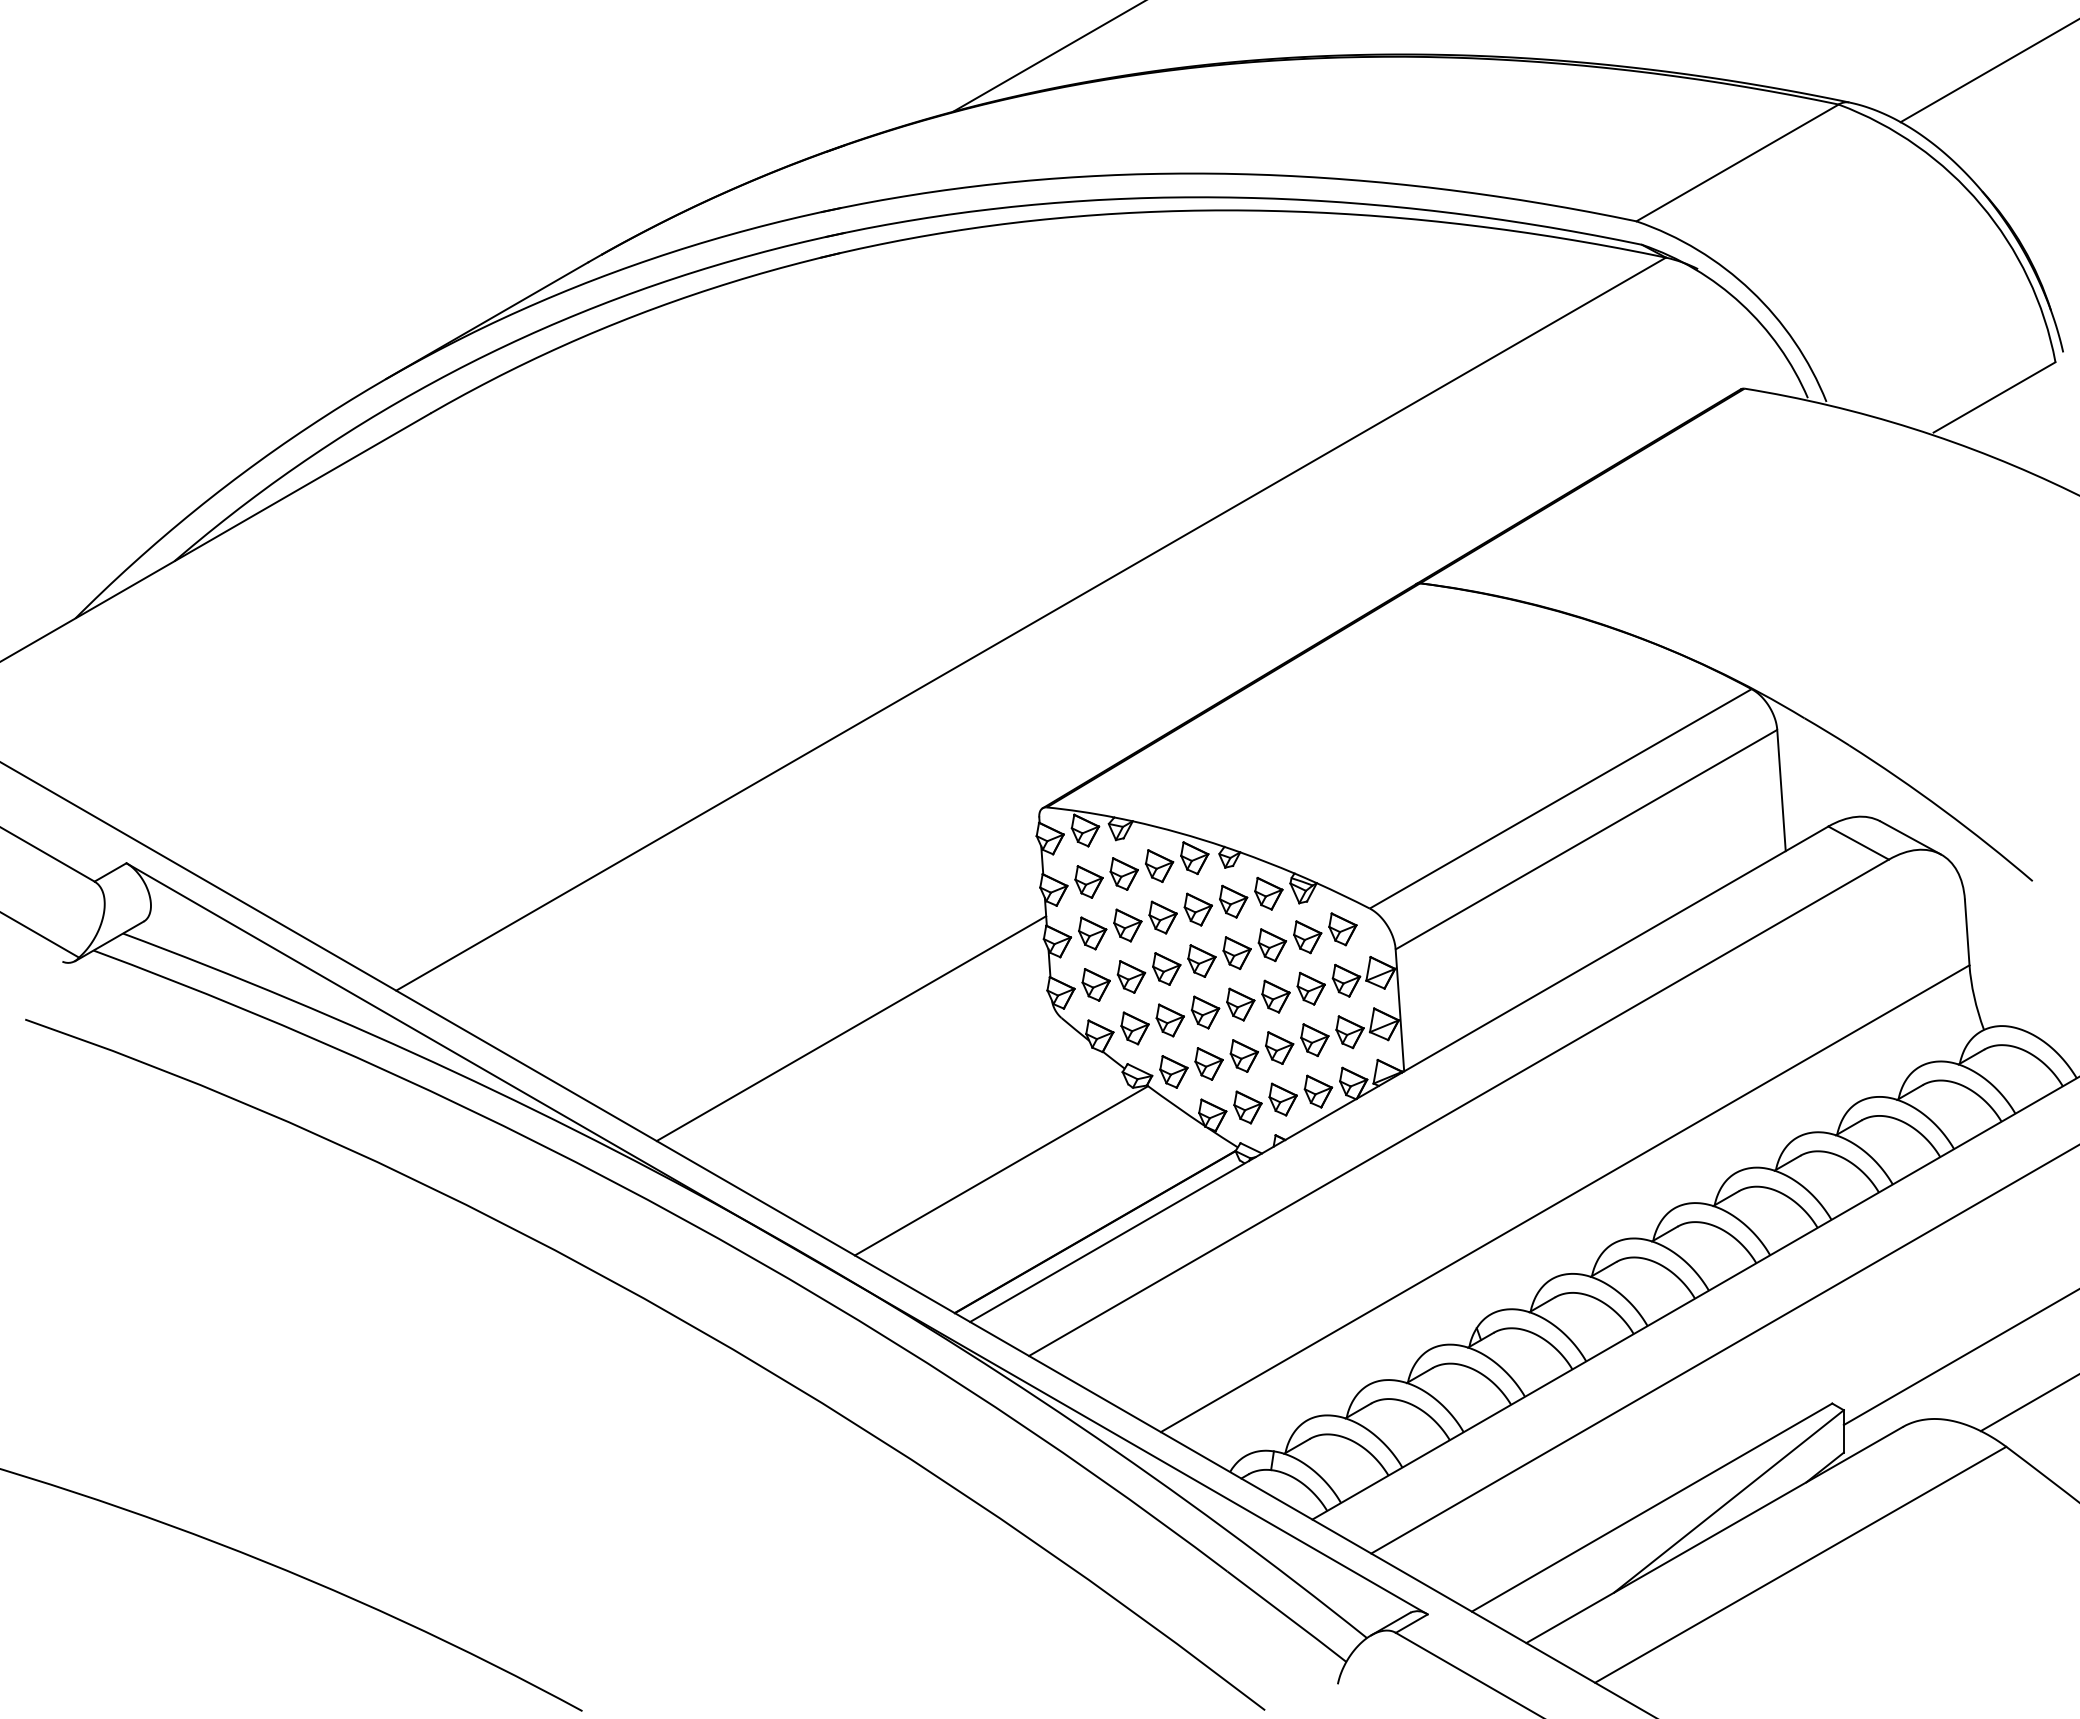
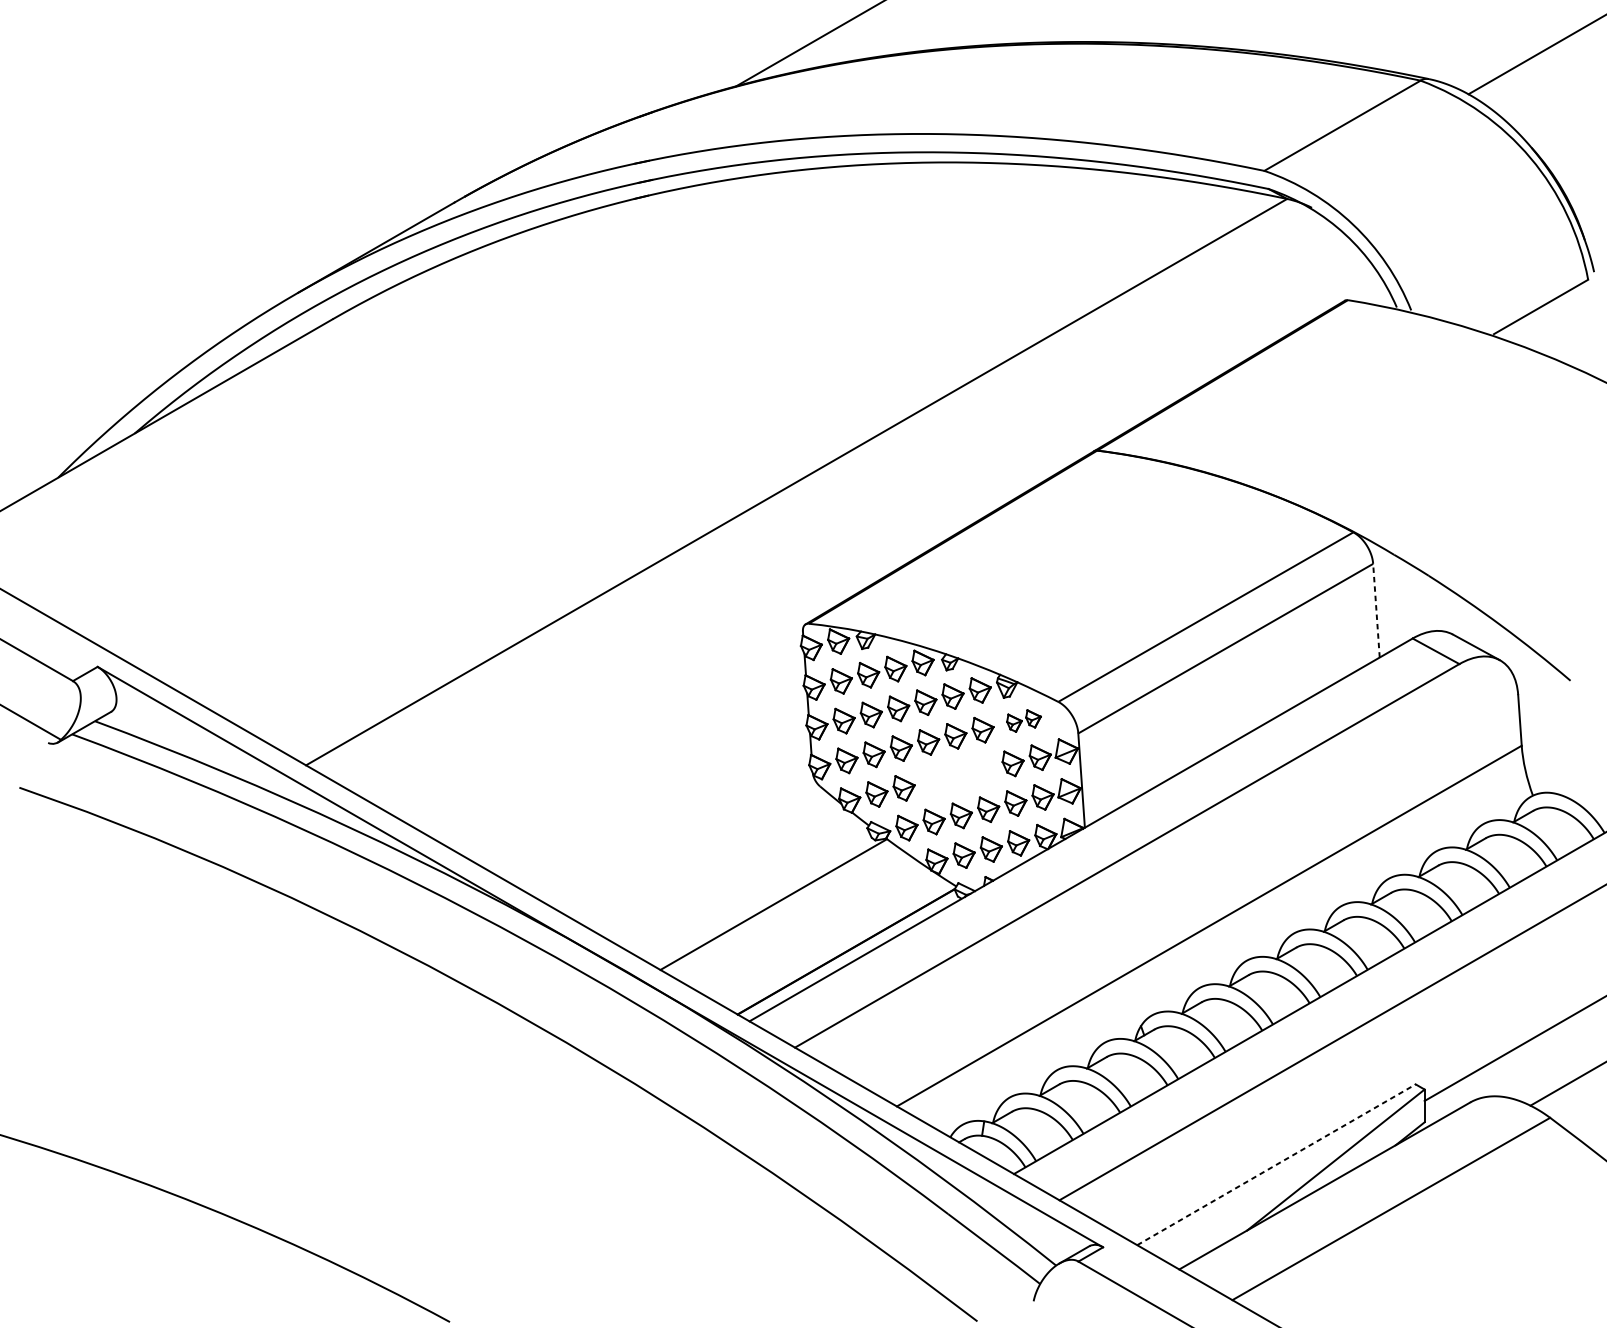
line: (1781, 790) -> (1376, 610), solid -> dashed
part: (1325, 933) -> (1024, 721), size x0.7
part: (1240, 1004) -> (958, 776), removed
line: (851, 1028) -> (657, 794), removed
line: (1652, 1507) -> (1276, 1164), solid -> dashed

